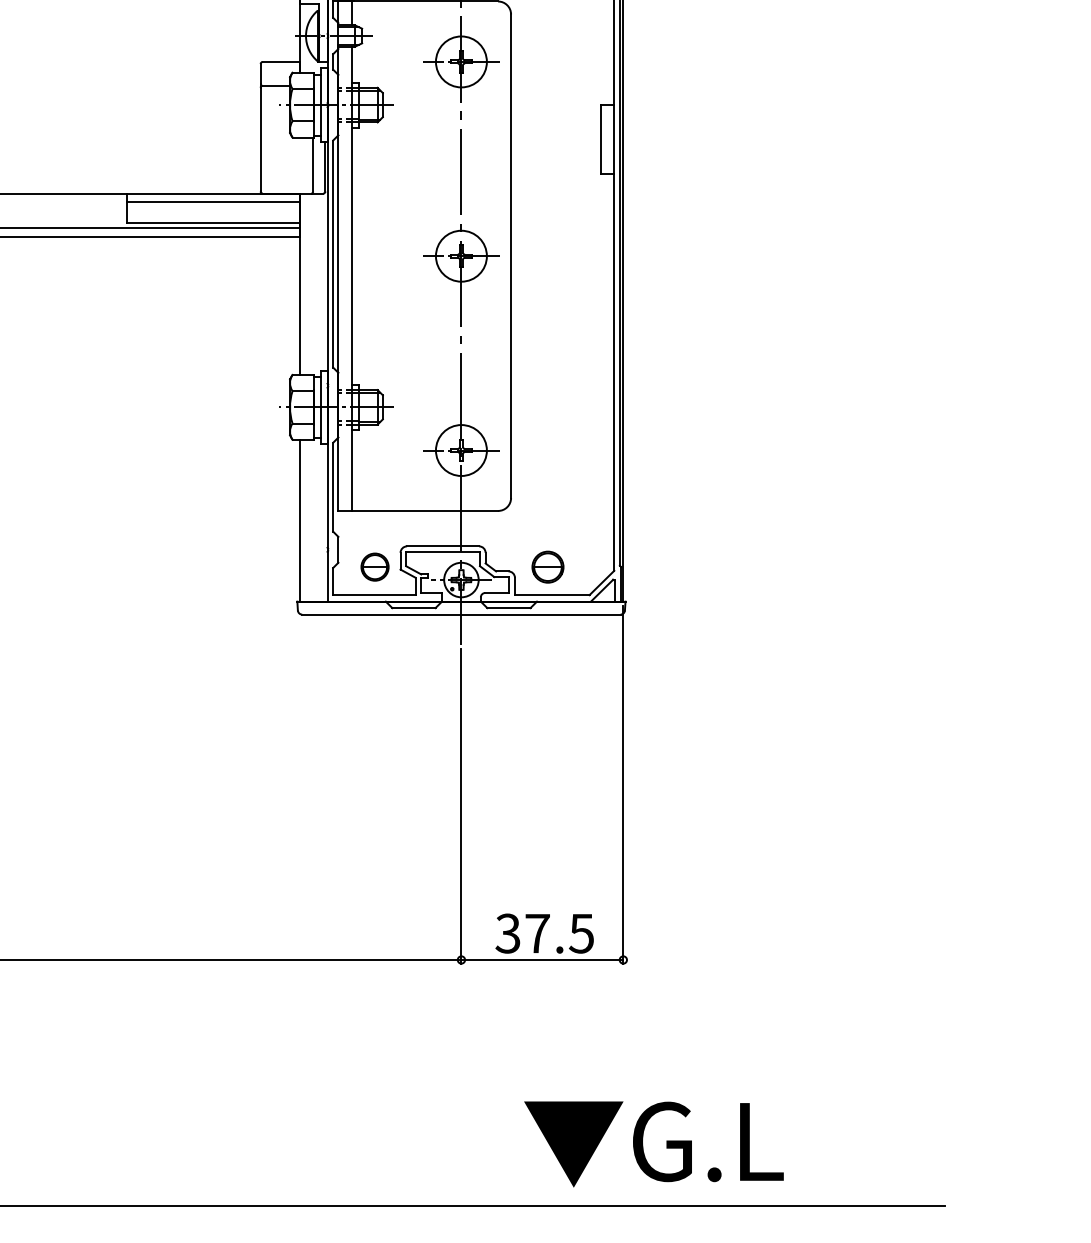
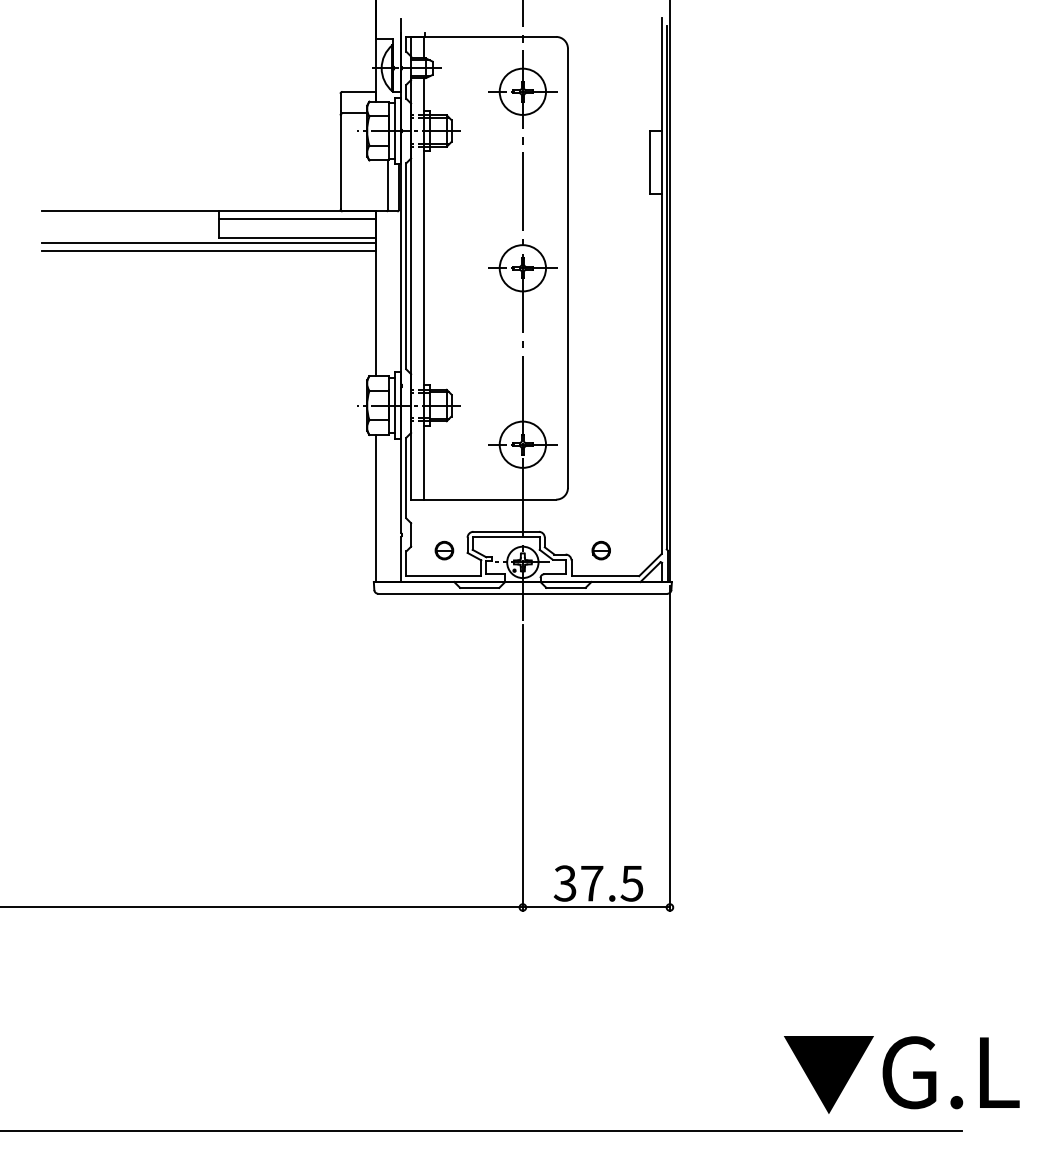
part: (375, 566) -> (444, 550), size x0.71
part: (546, 566) -> (600, 550), size x0.62
text: (653, 1143) -> (901, 1074), moved

